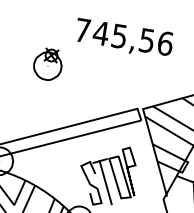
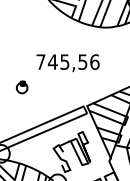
part: (46, 64) -> (21, 87), size x0.6
line: (105, 182) -> (70, 156), removed

